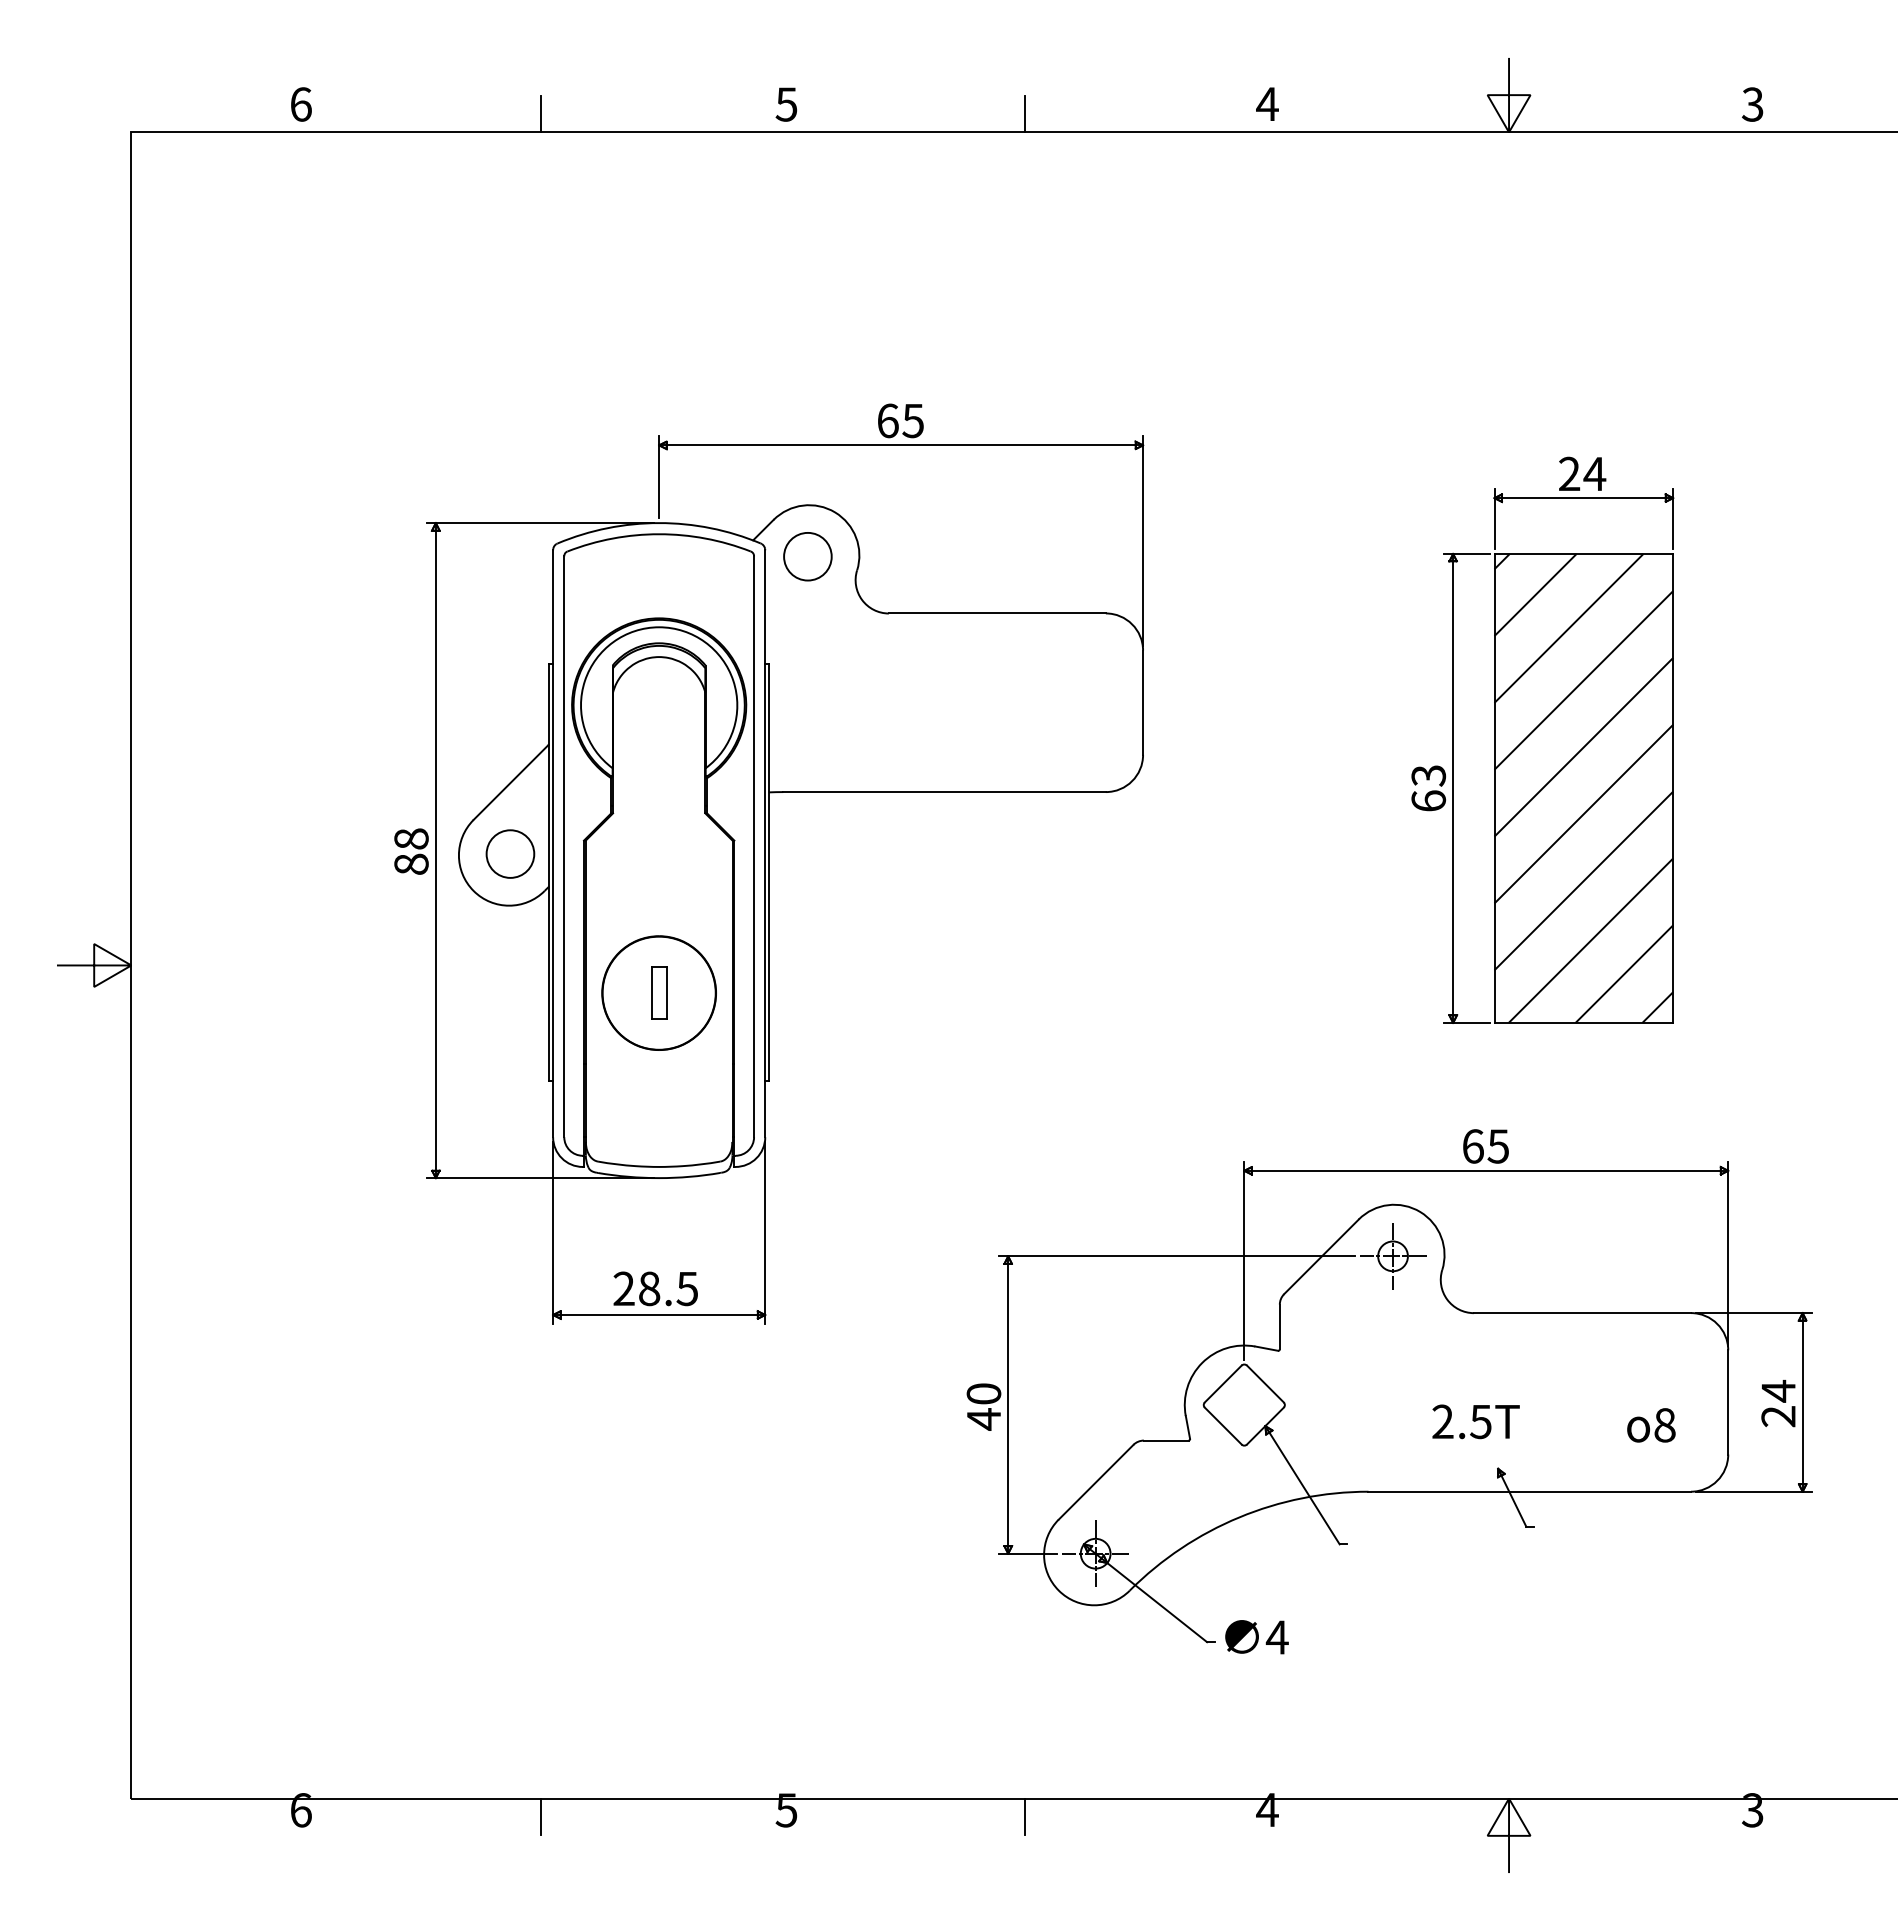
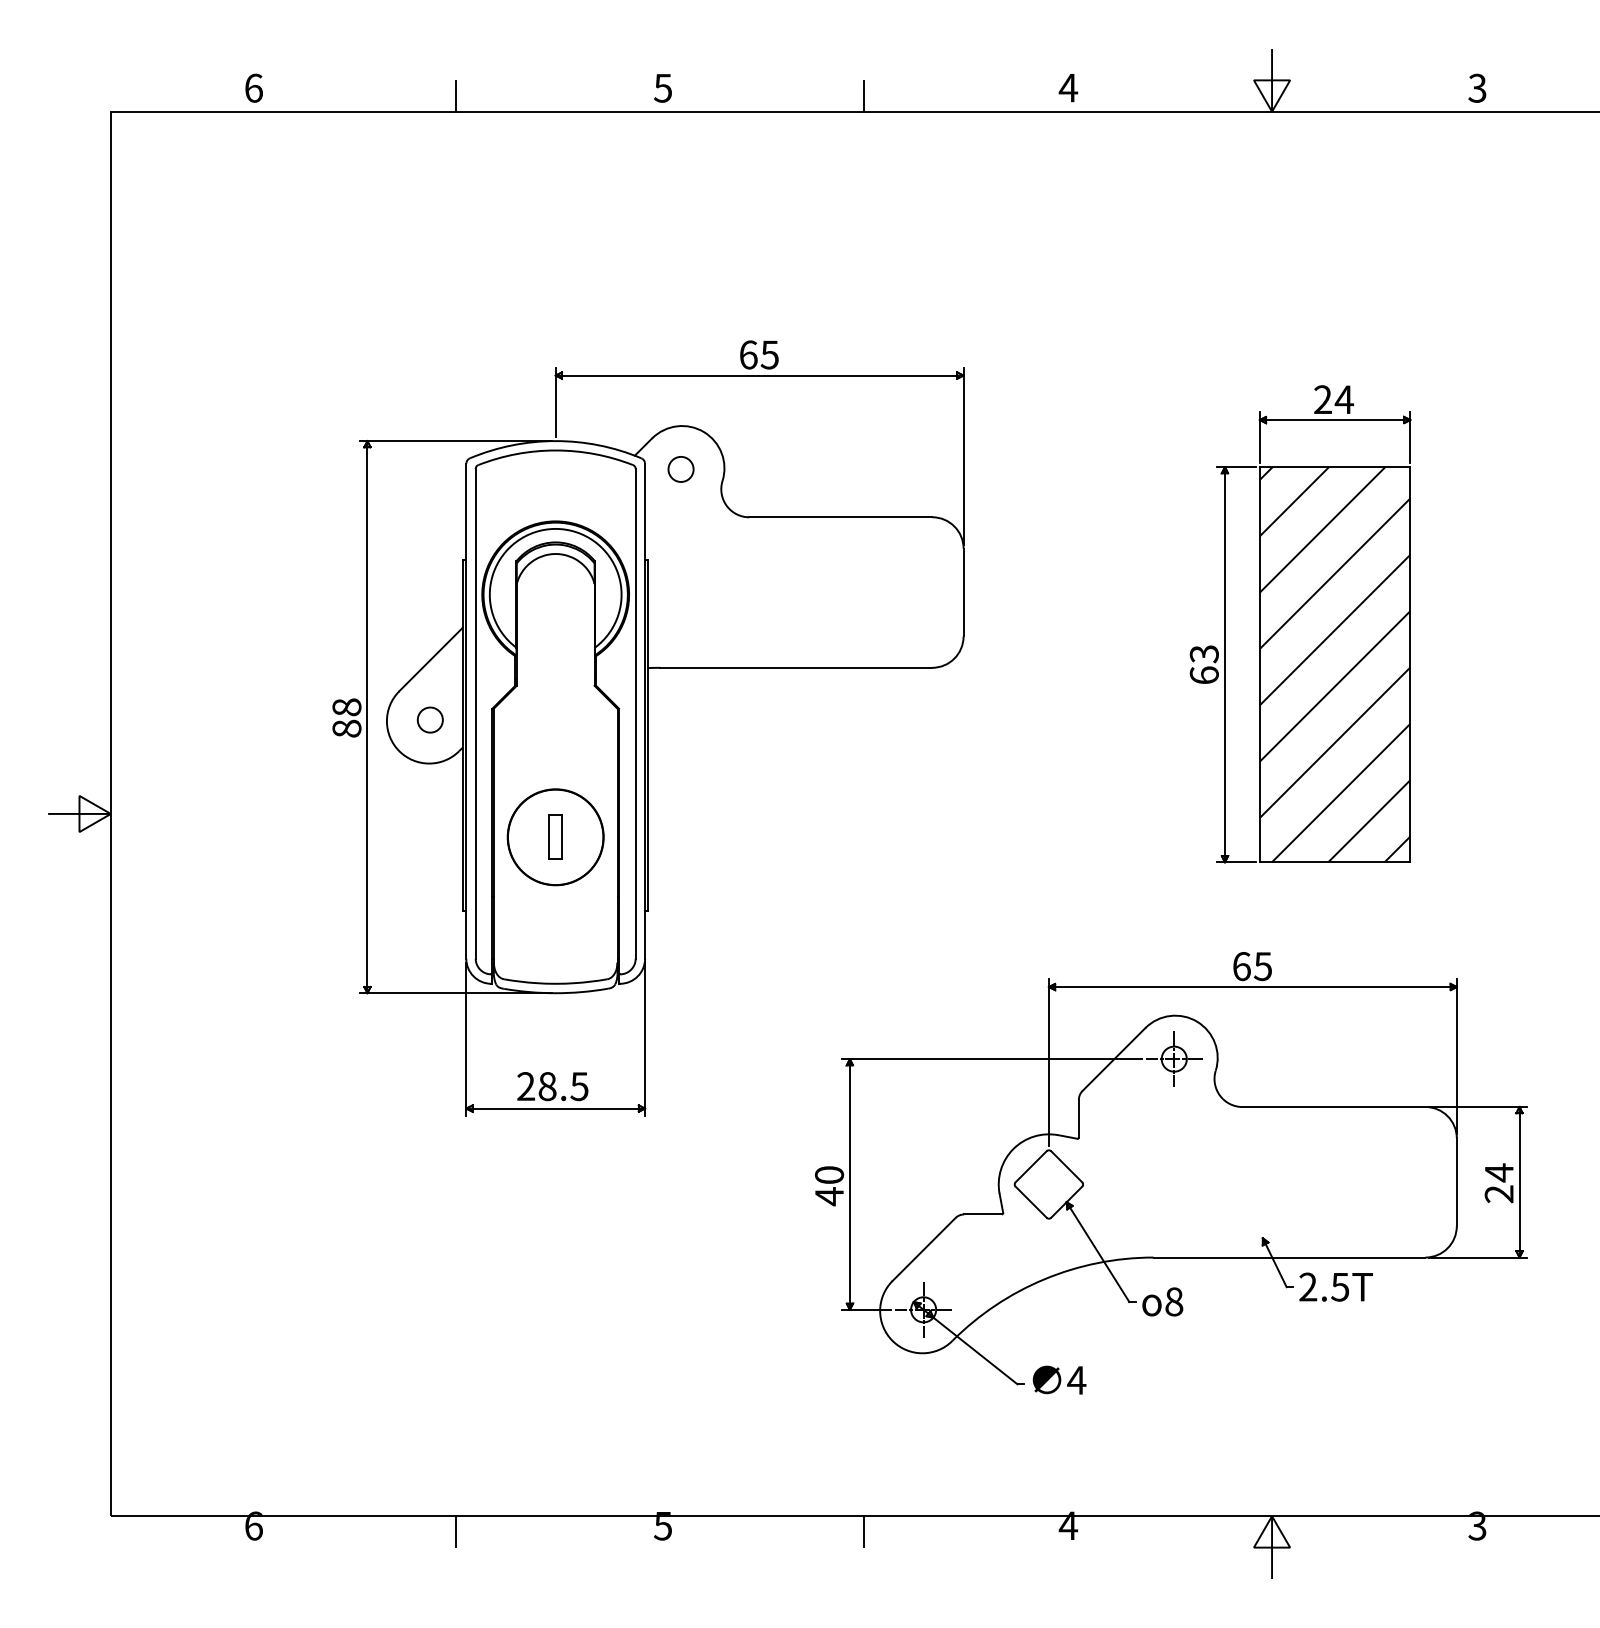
circle: (807, 556) -> (680, 469), size x0.62
circle: (510, 853) -> (430, 719), size x0.62
text: (1475, 1421) -> (1335, 1286), moved
text: (1651, 1425) -> (1162, 1302), moved

